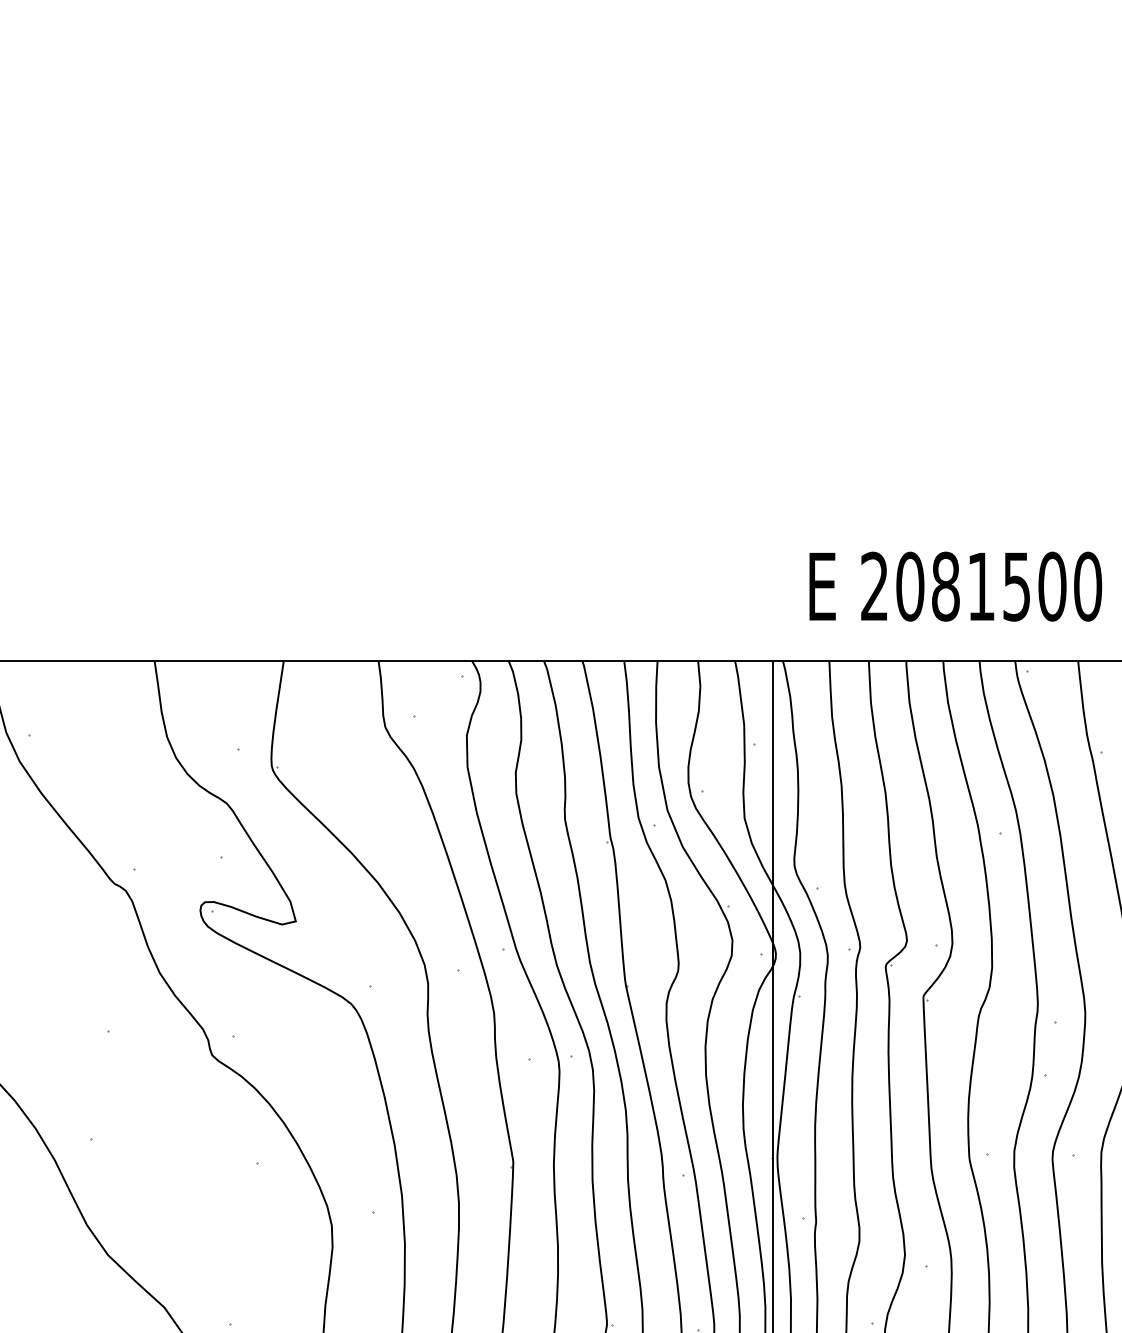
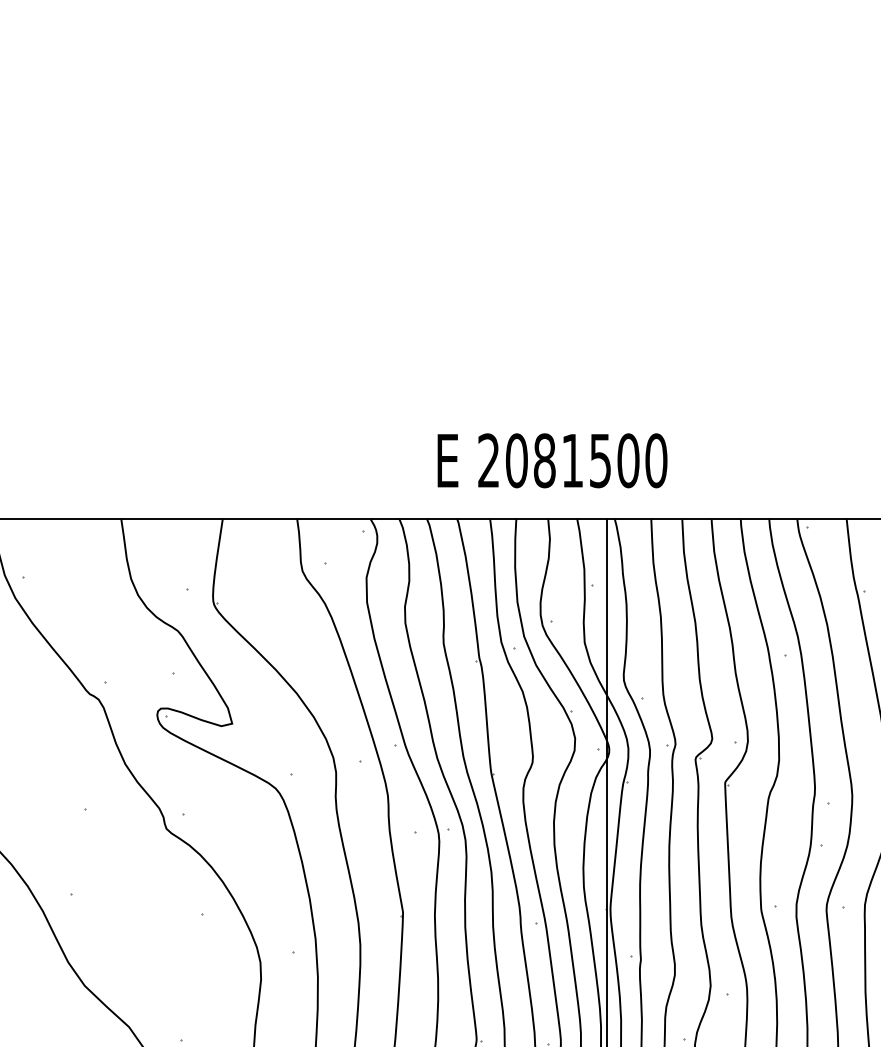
text: (955, 586) -> (552, 460), moved

